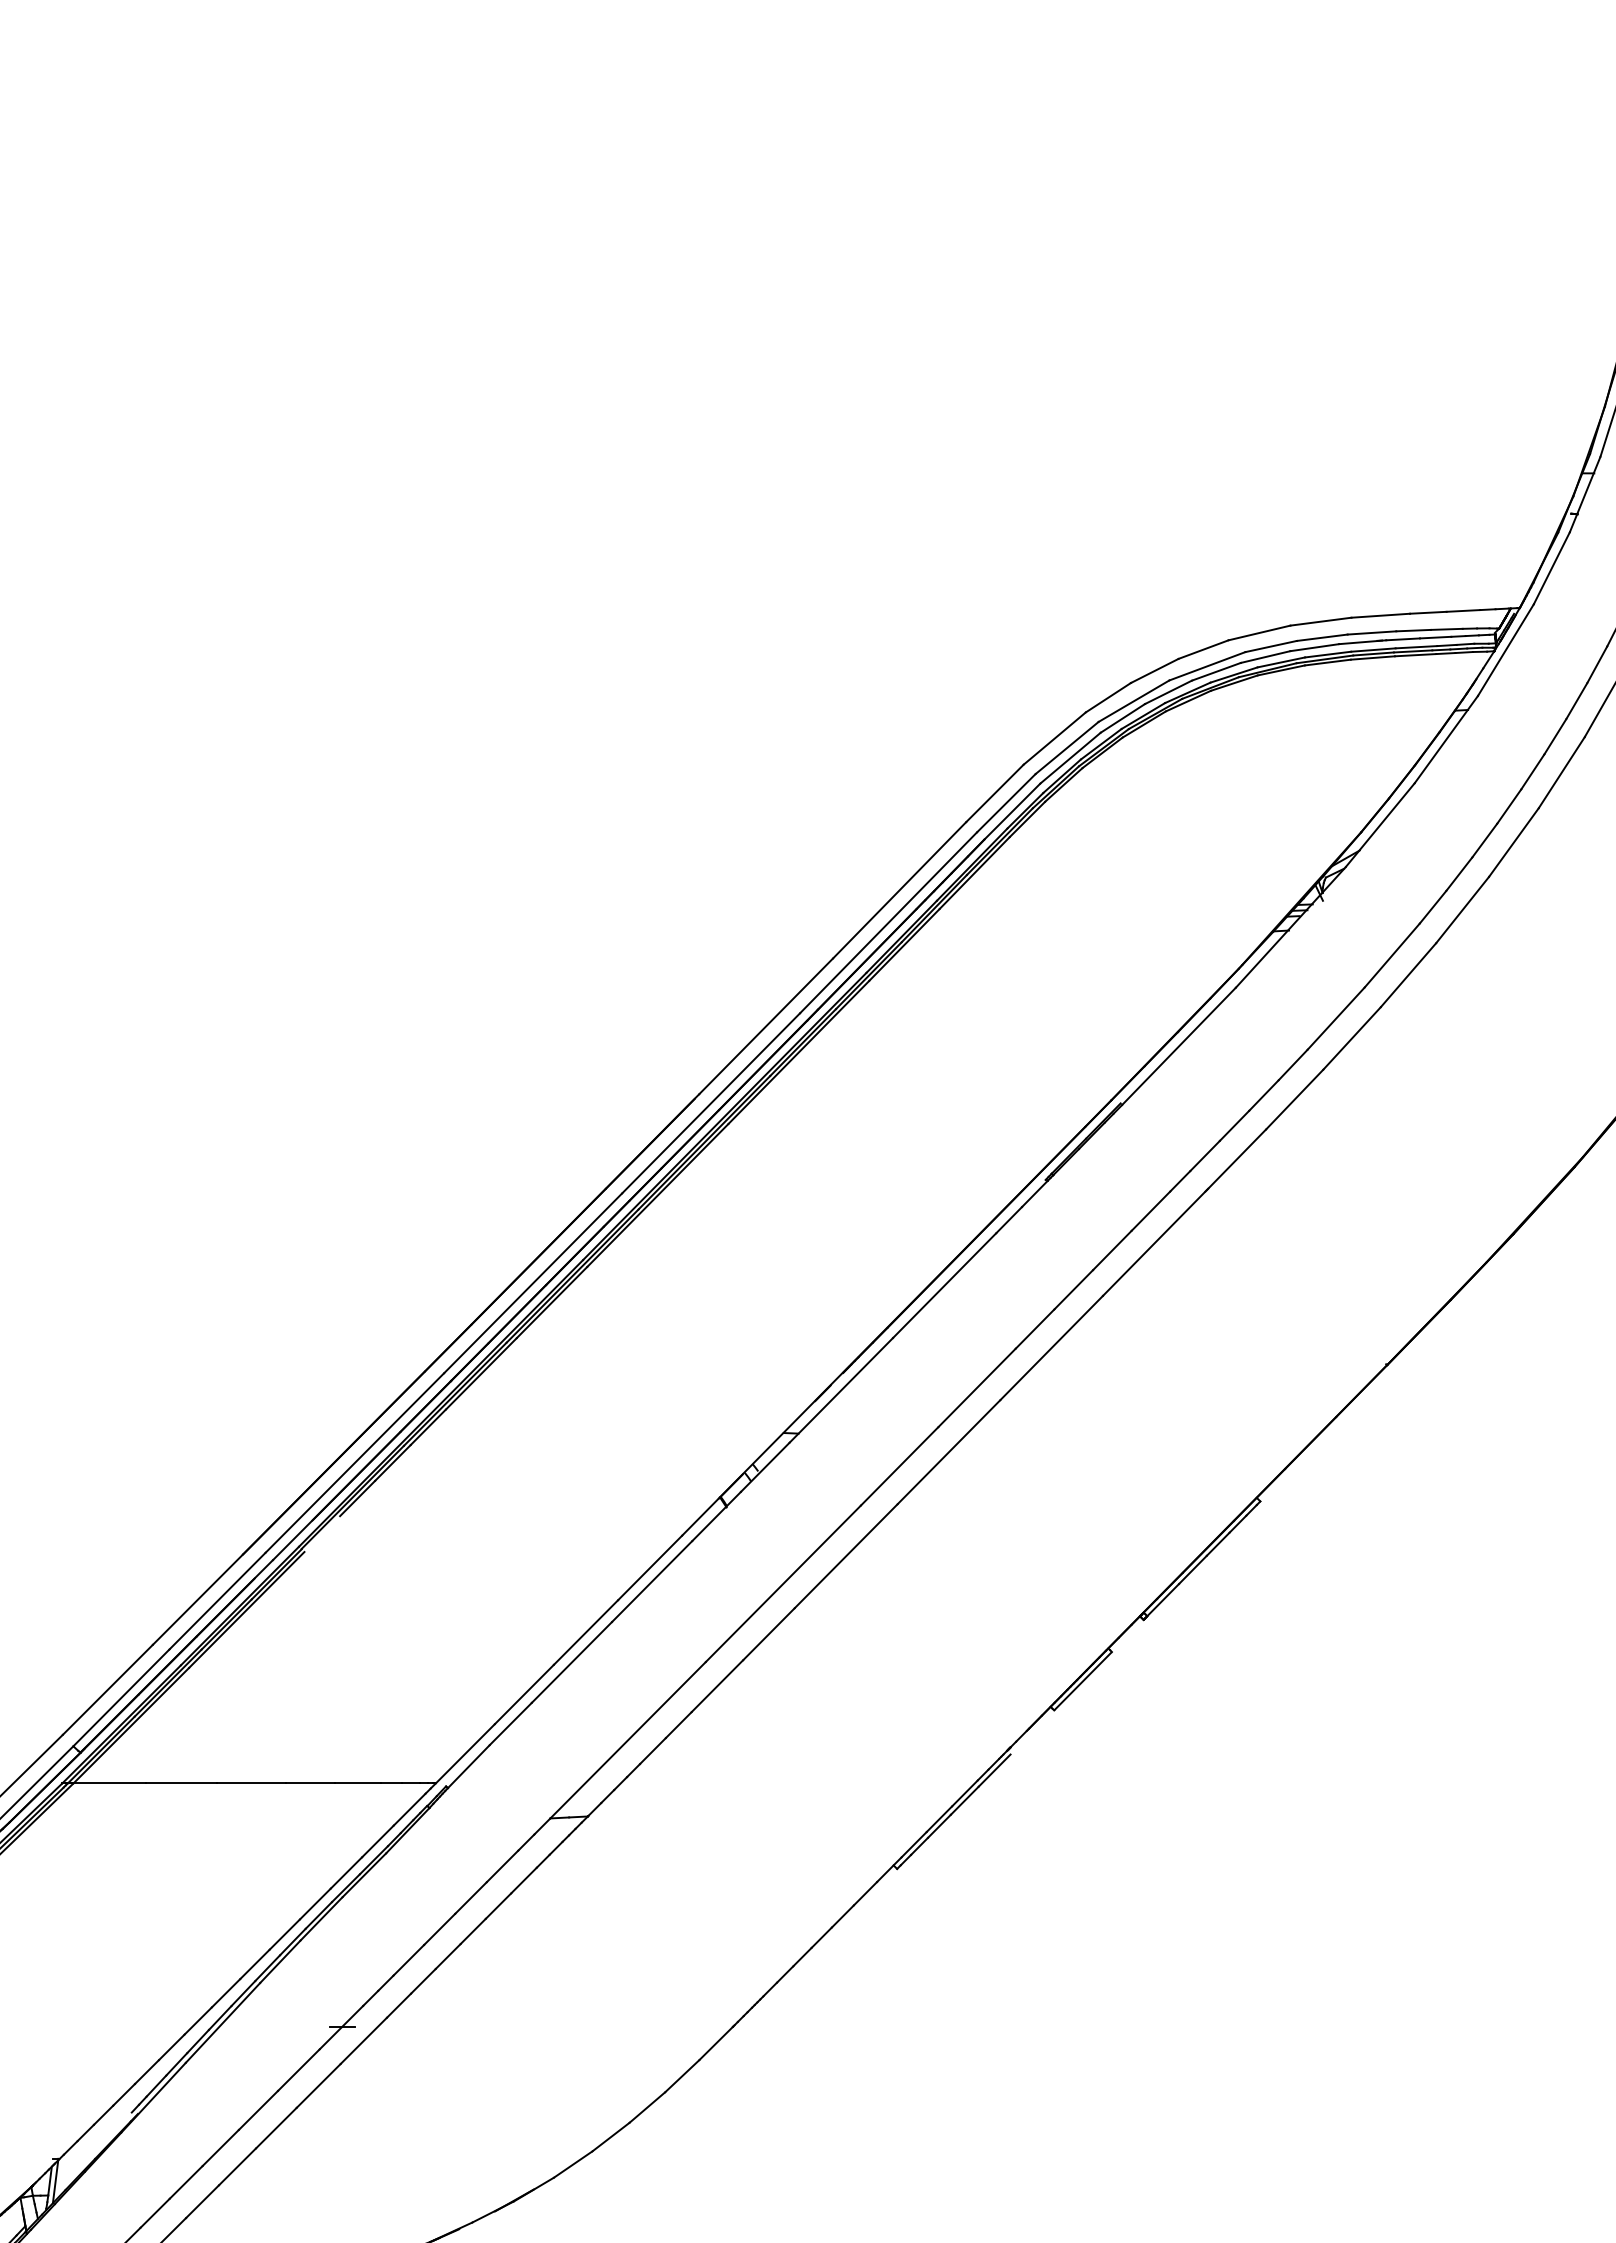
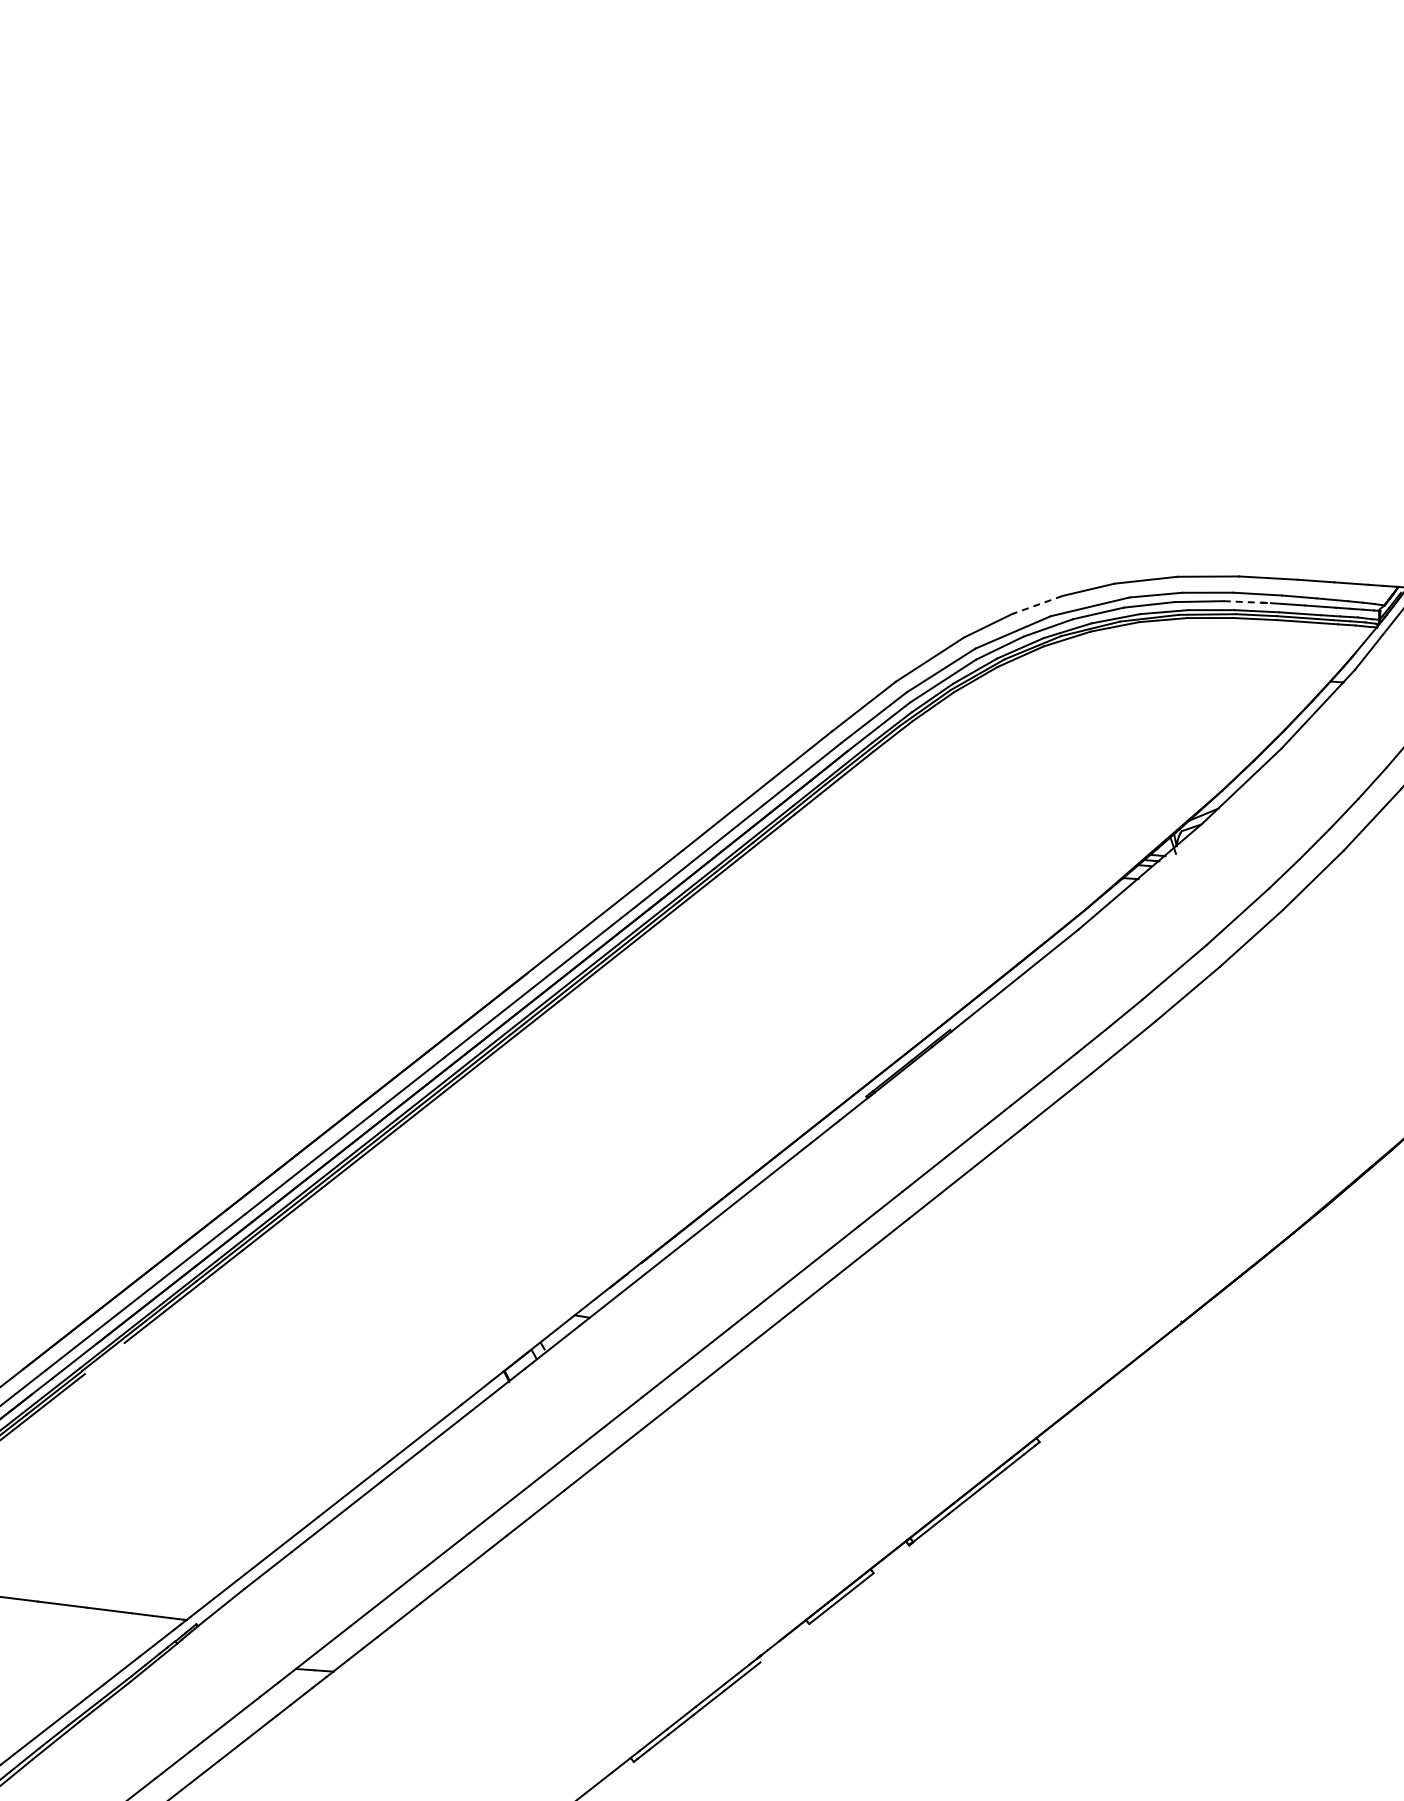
line: (1362, 642) -> (1247, 602), solid -> dashed
line: (1154, 670) -> (1037, 604), solid -> dashed

